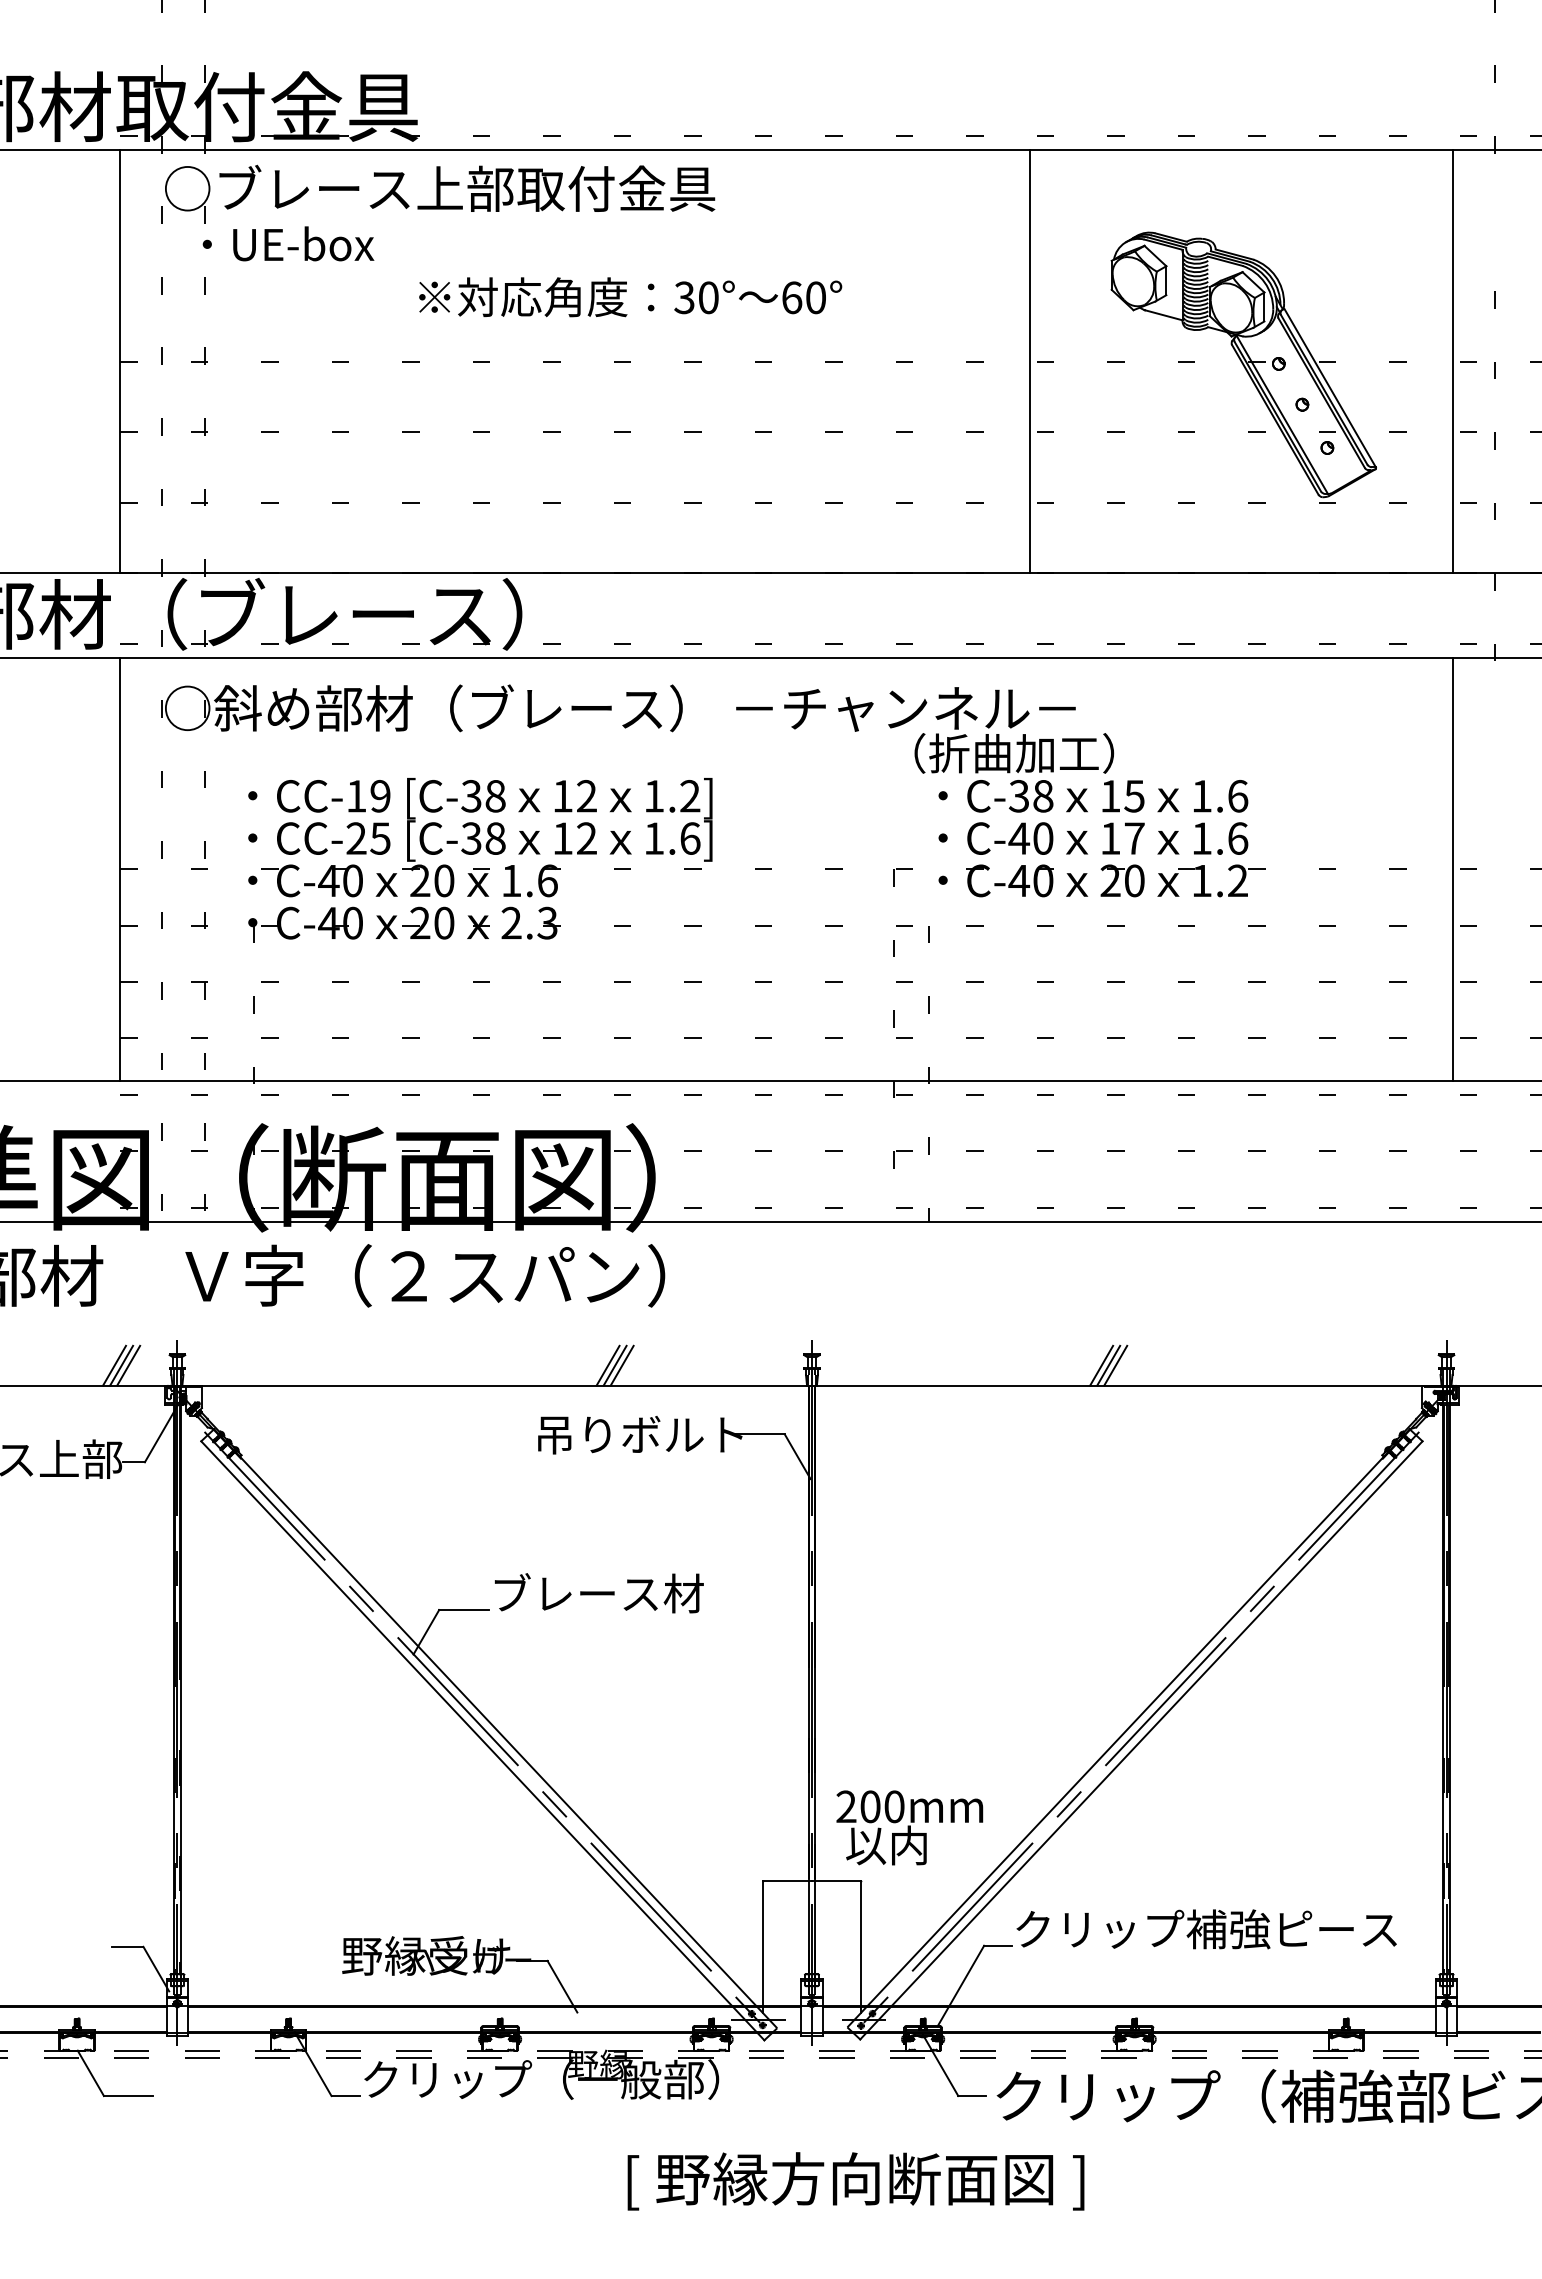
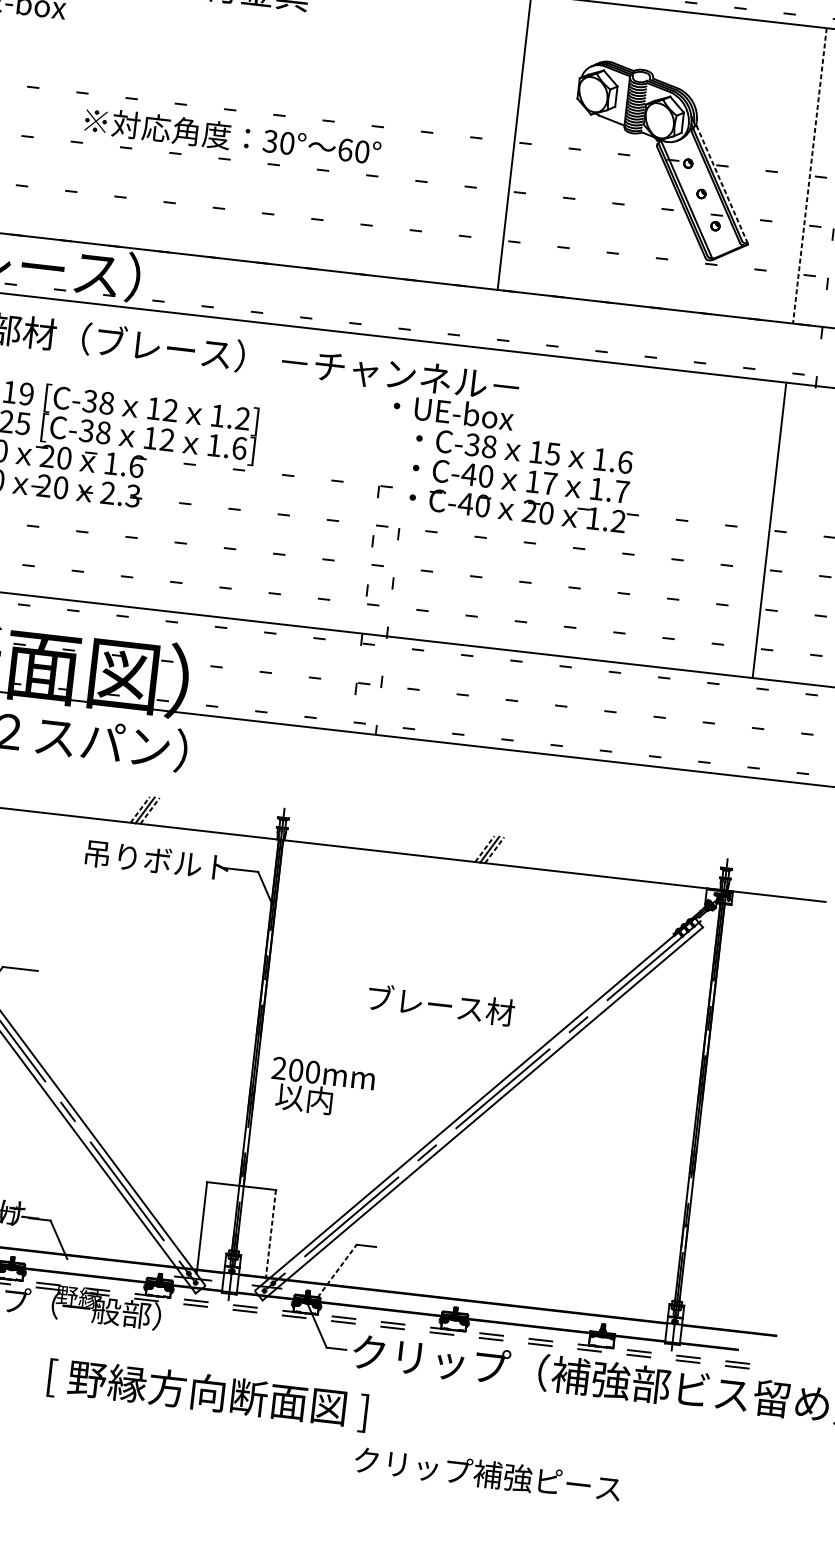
text: (630, 297) -> (232, 136), moved
line: (1452, 361) -> (809, 175), solid -> dashed
line: (1329, 387) -> (721, 184), solid -> dashed
text: (1007, 753) -> (467, 414), （折曲加工） -> ・UE-box
text: (1238, 838) -> (622, 491), 1.6 -> 1.7
line: (608, 1365) -> (140, 809), solid -> dashed
line: (622, 1365) -> (150, 810), solid -> dashed
line: (1101, 1365) -> (484, 848), solid -> dashed
line: (1115, 1365) -> (494, 850), solid -> dashed
text: (599, 1593) -> (441, 1005), moved
text: (909, 1827) -> (321, 1087), moved
text: (1206, 1929) -> (487, 1474), moved
line: (861, 1947) -> (270, 1236), solid -> dashed
line: (960, 1986) -> (336, 1271), solid -> dashed
text: (855, 2181) -> (207, 1394), moved

